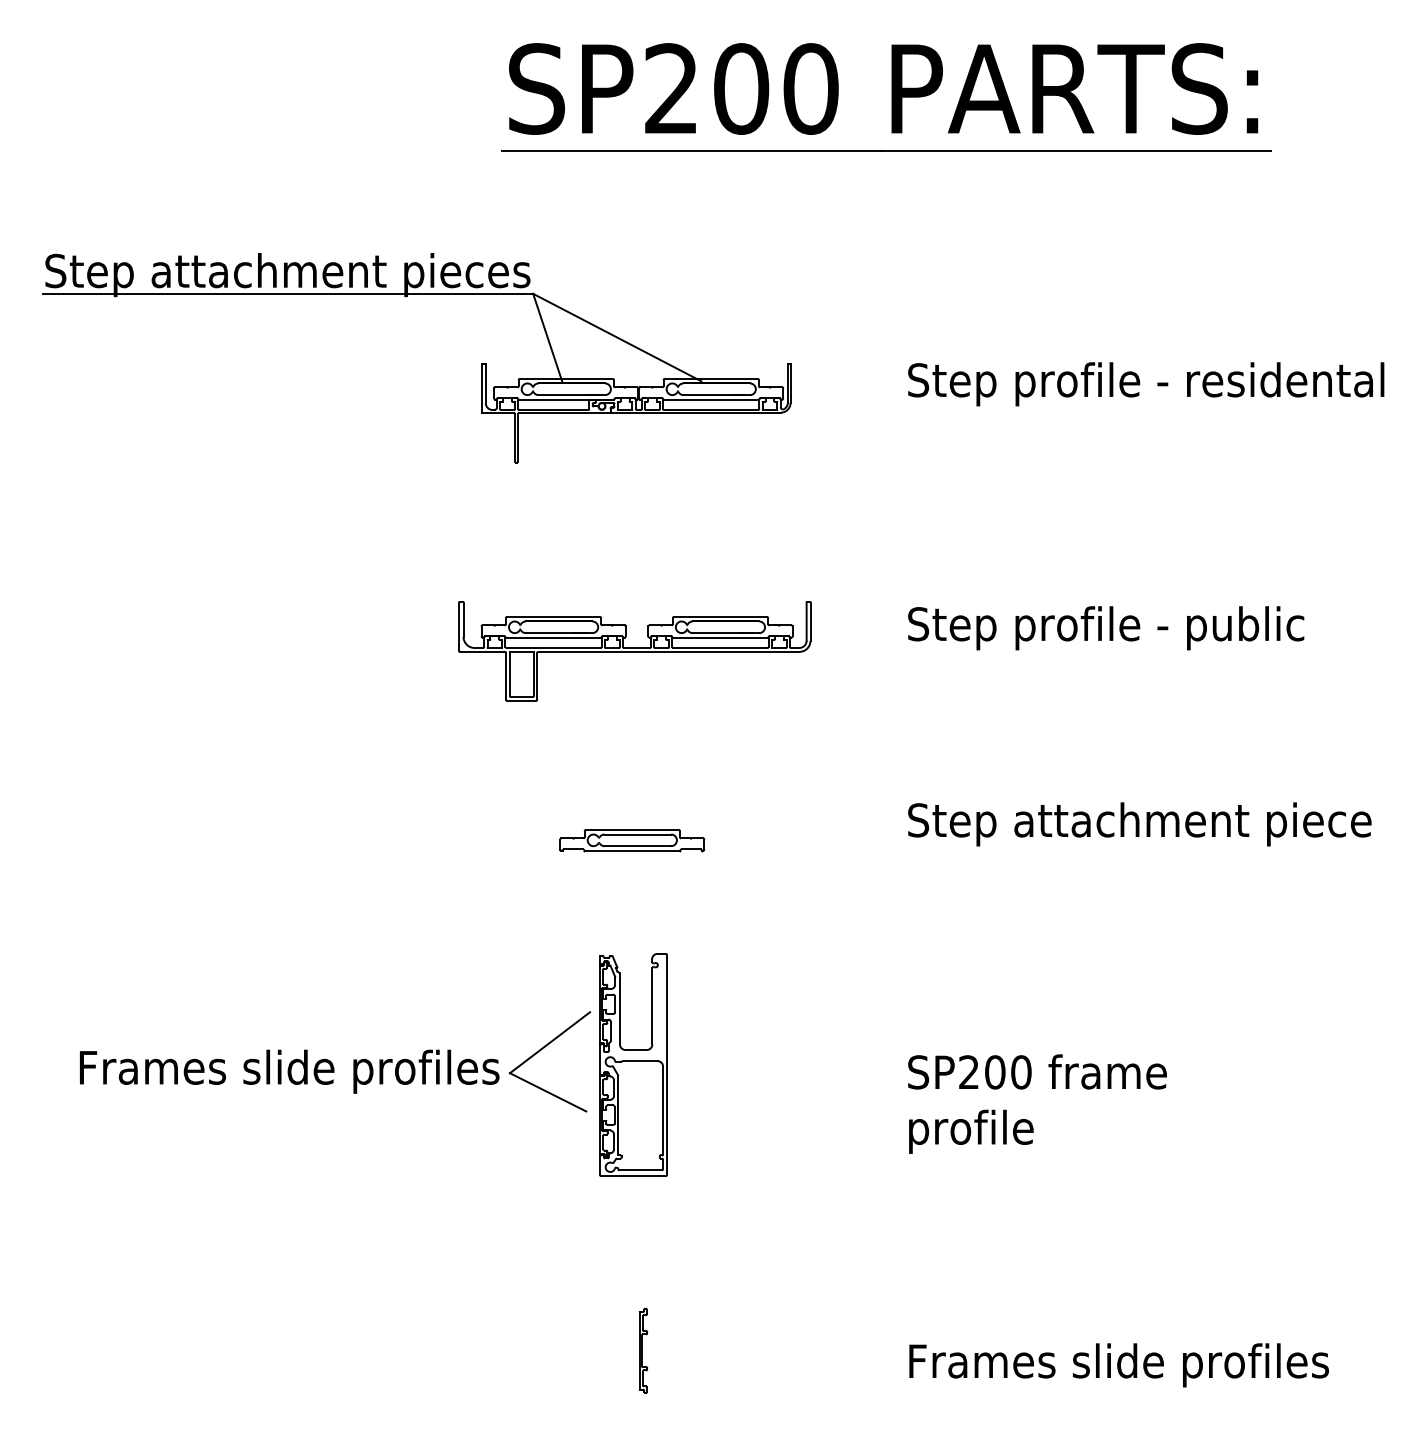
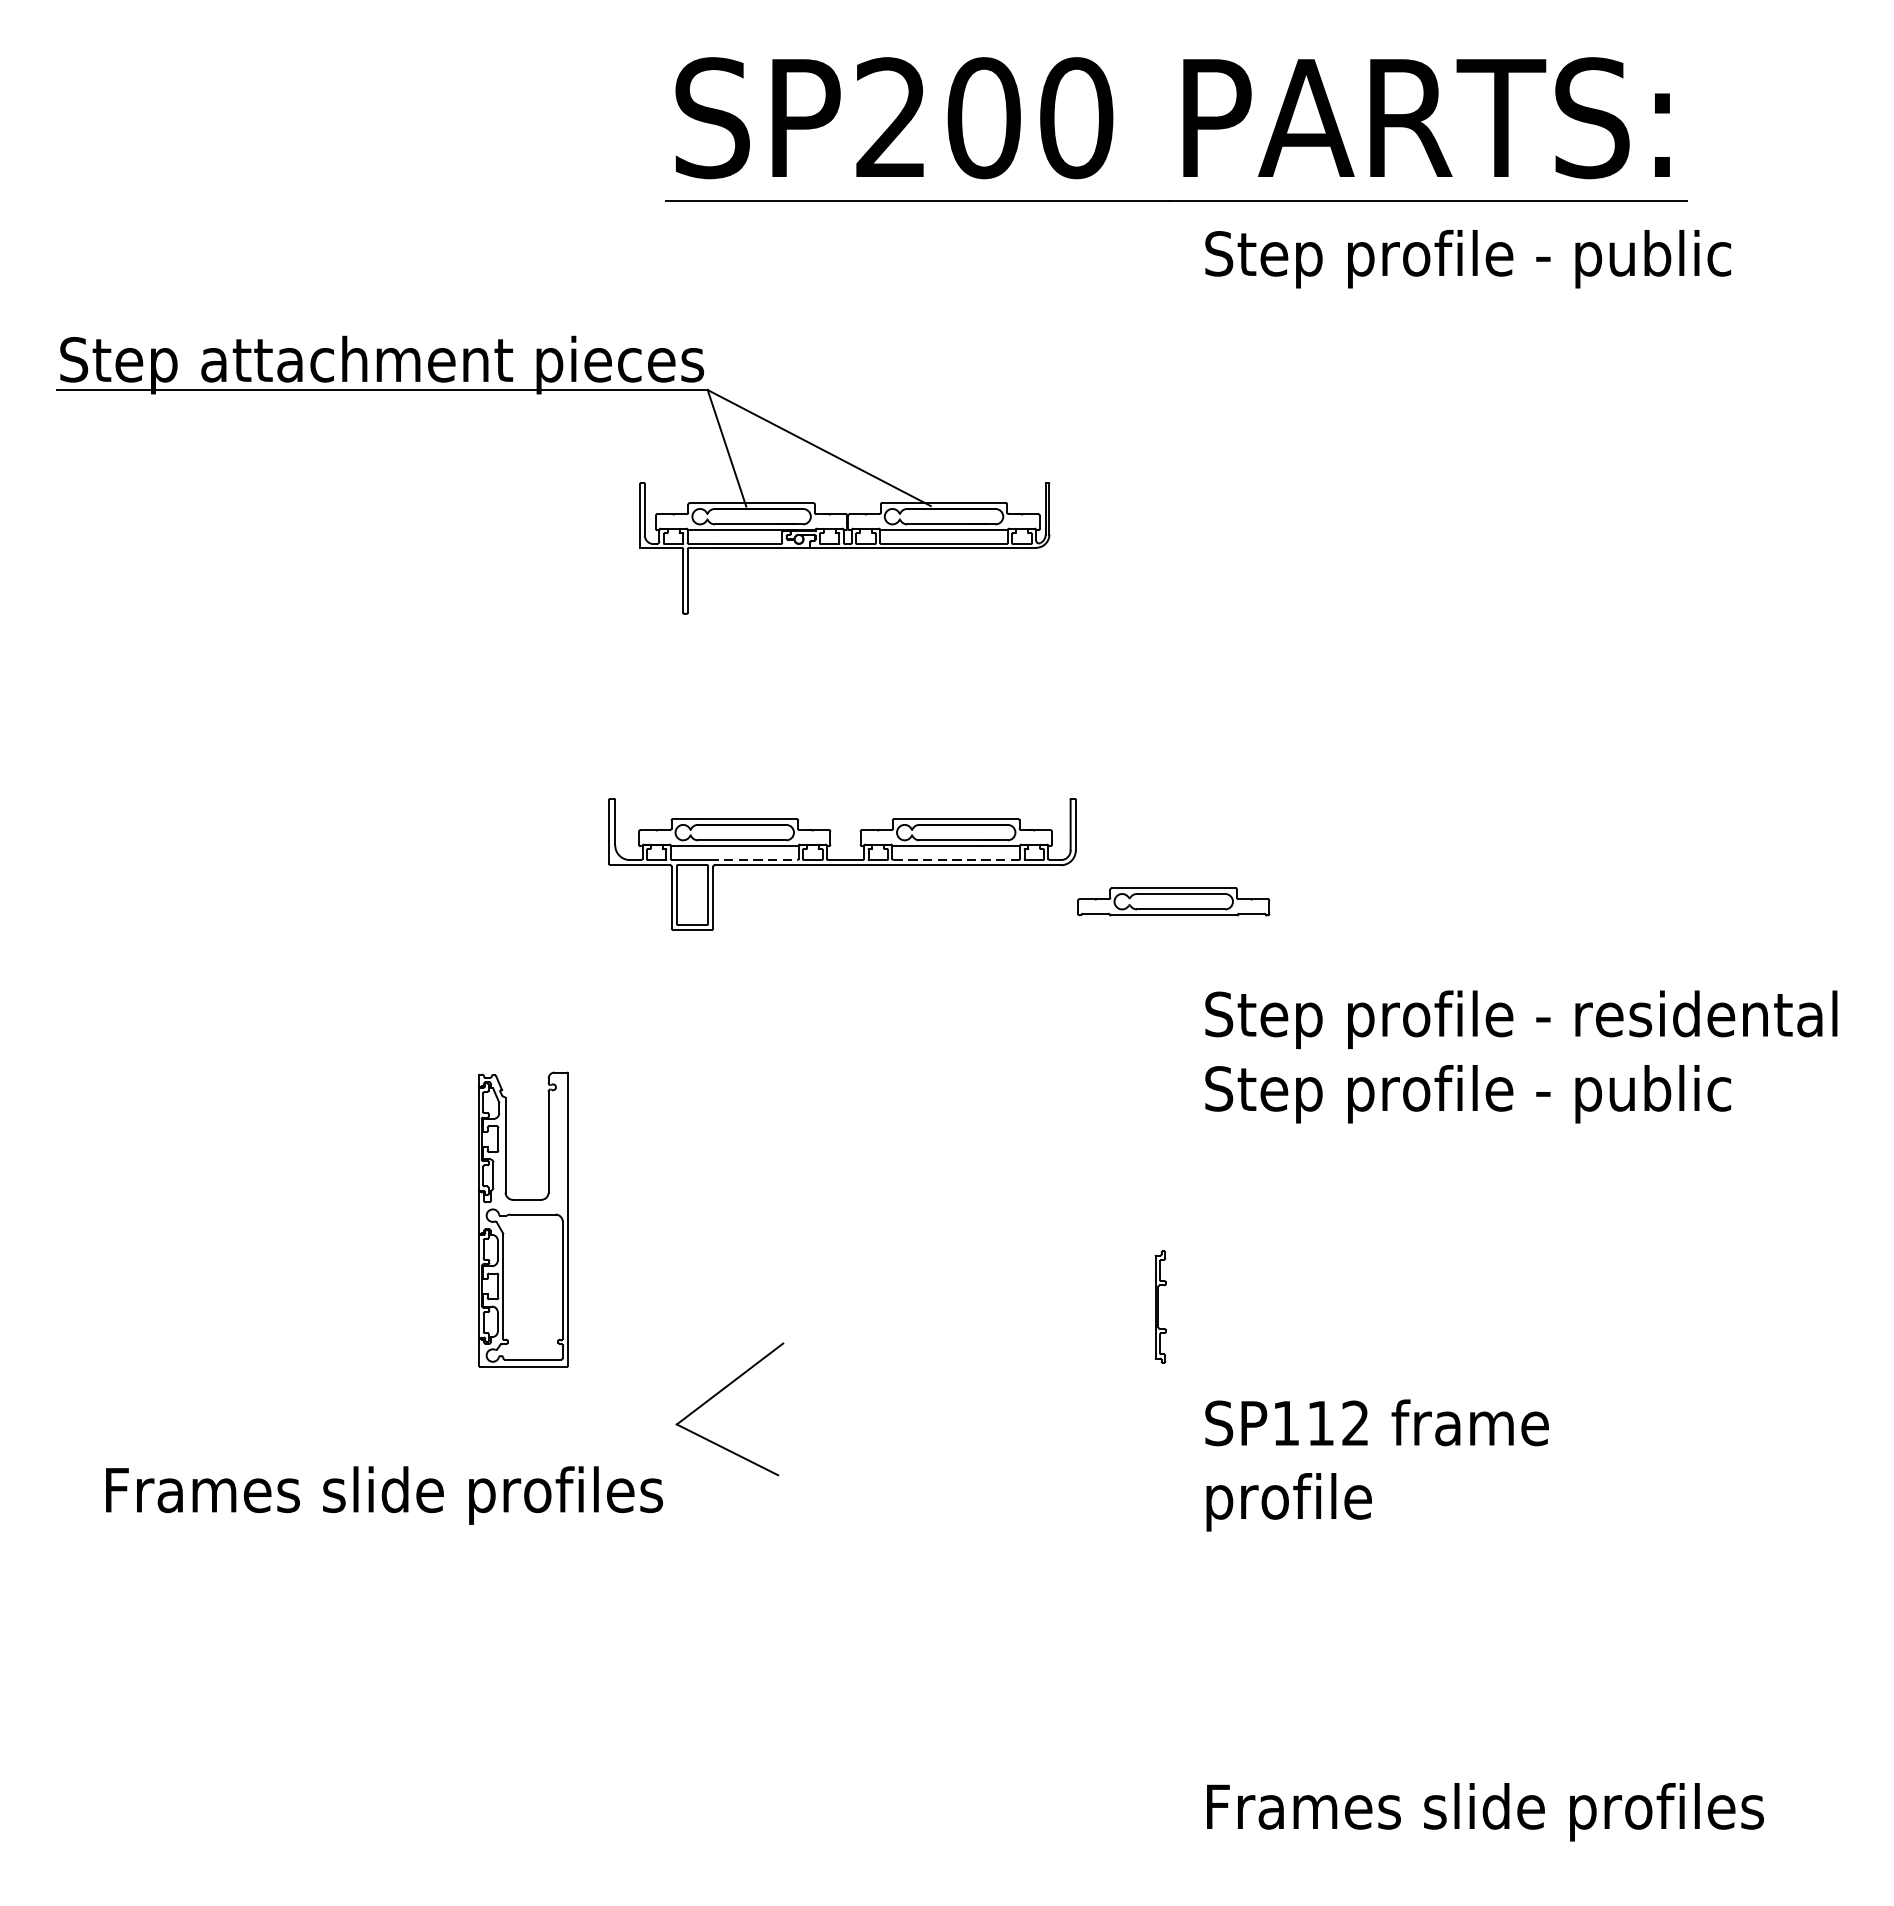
text: (1146, 384) -> (1521, 1020), moved
text: (1106, 628) -> (1468, 259), moved
line: (568, 647) -> (754, 859), solid -> dashed
line: (720, 647) -> (956, 859), solid -> dashed
text: (1192, 824) -> (1582, 1094), Step attachment piece -> Step profile - public
part: (632, 840) -> (1173, 901), moved
part: (633, 1064) -> (523, 1219), moved
text: (289, 1071) -> (384, 1495), moved
text: (995, 1072) -> (1321, 1423), SP200 -> SP112
part: (643, 1350) -> (1160, 1306), moved

